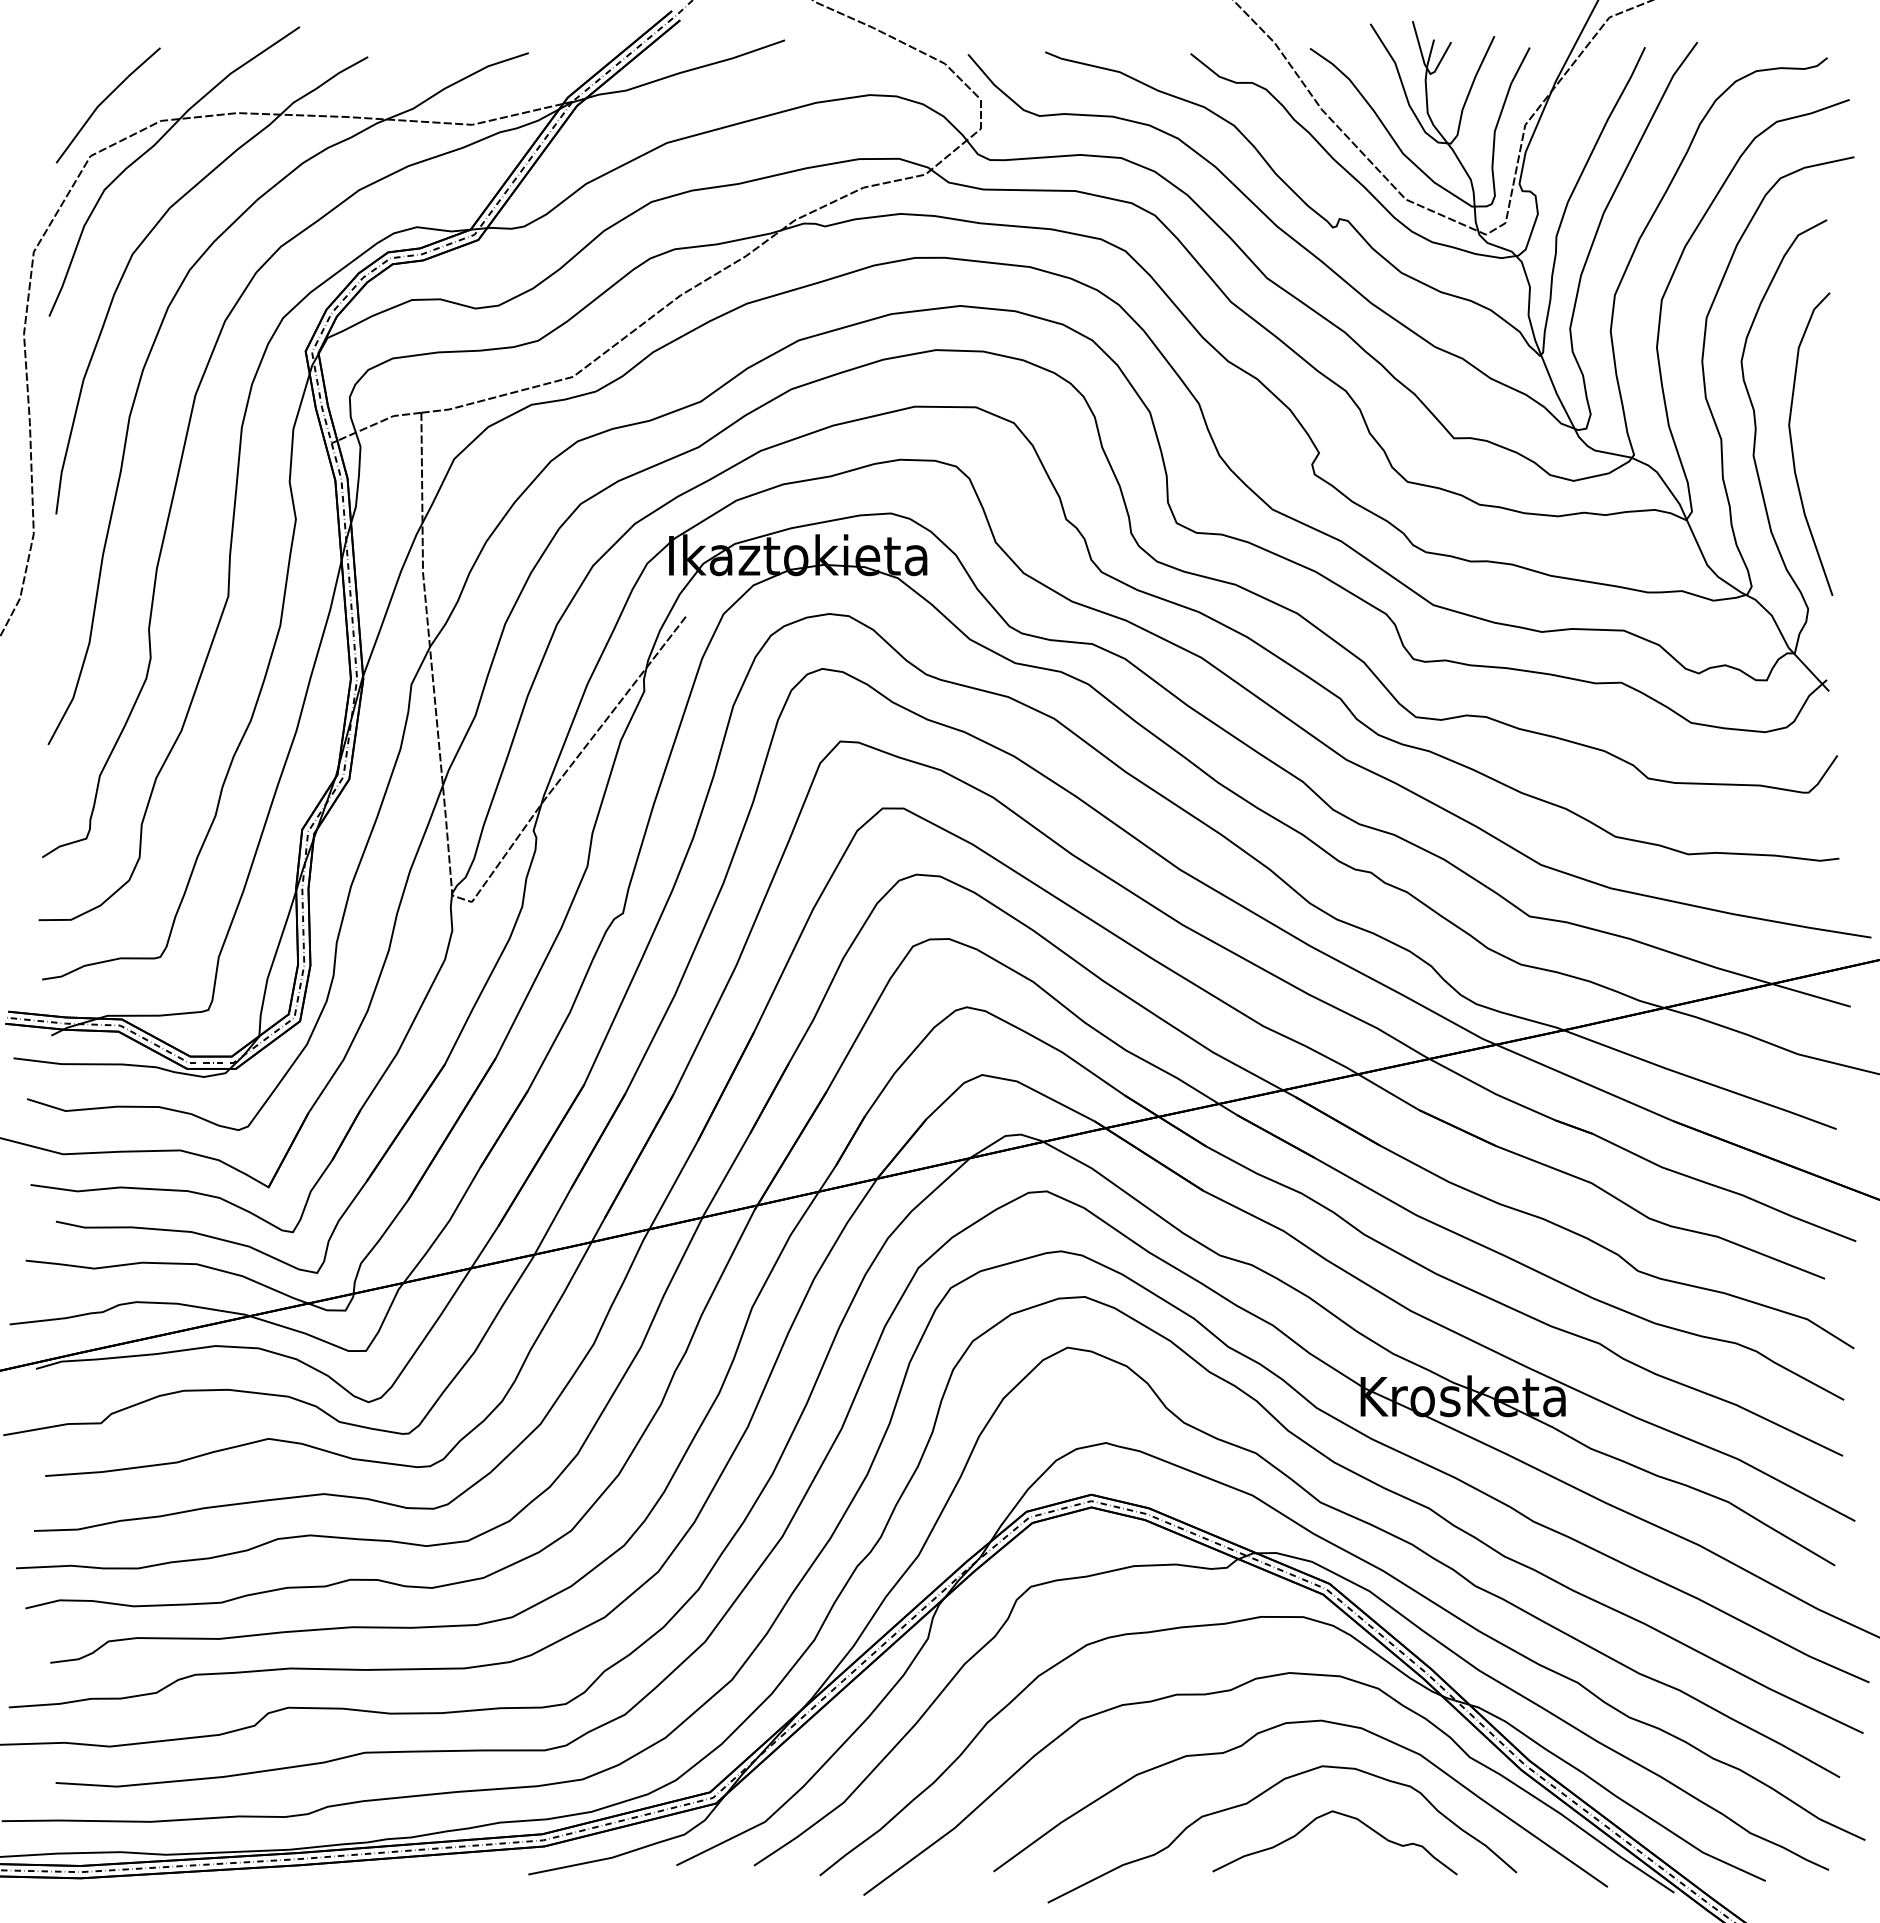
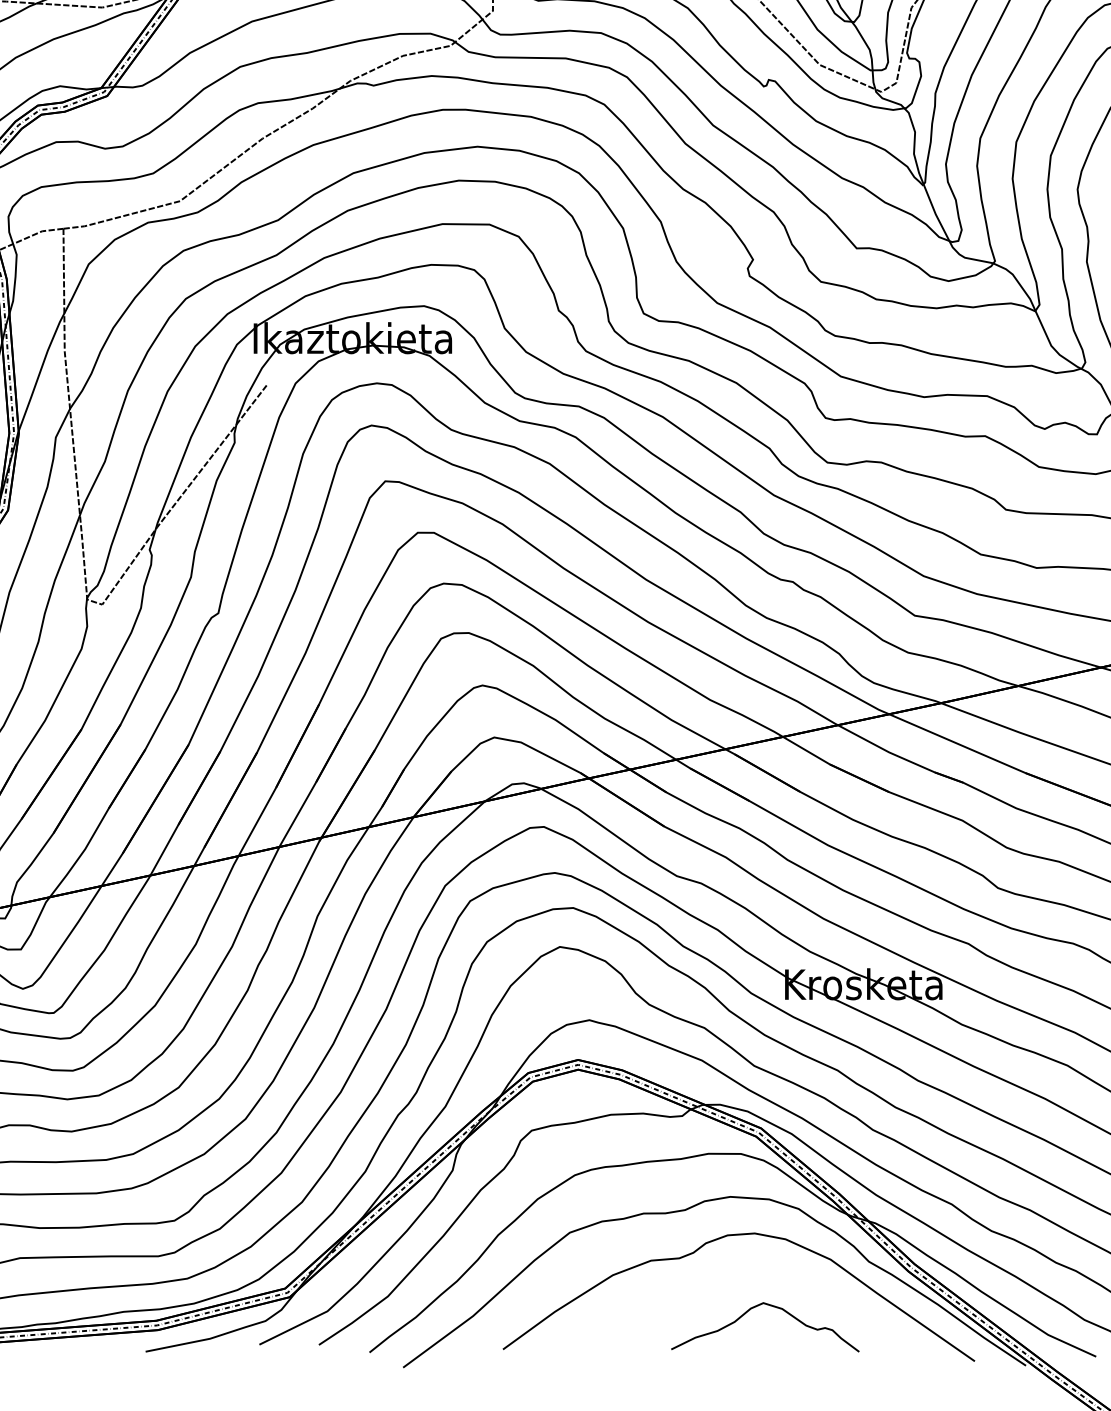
curve: (1261, 1795) -> (708, 1290), removed

